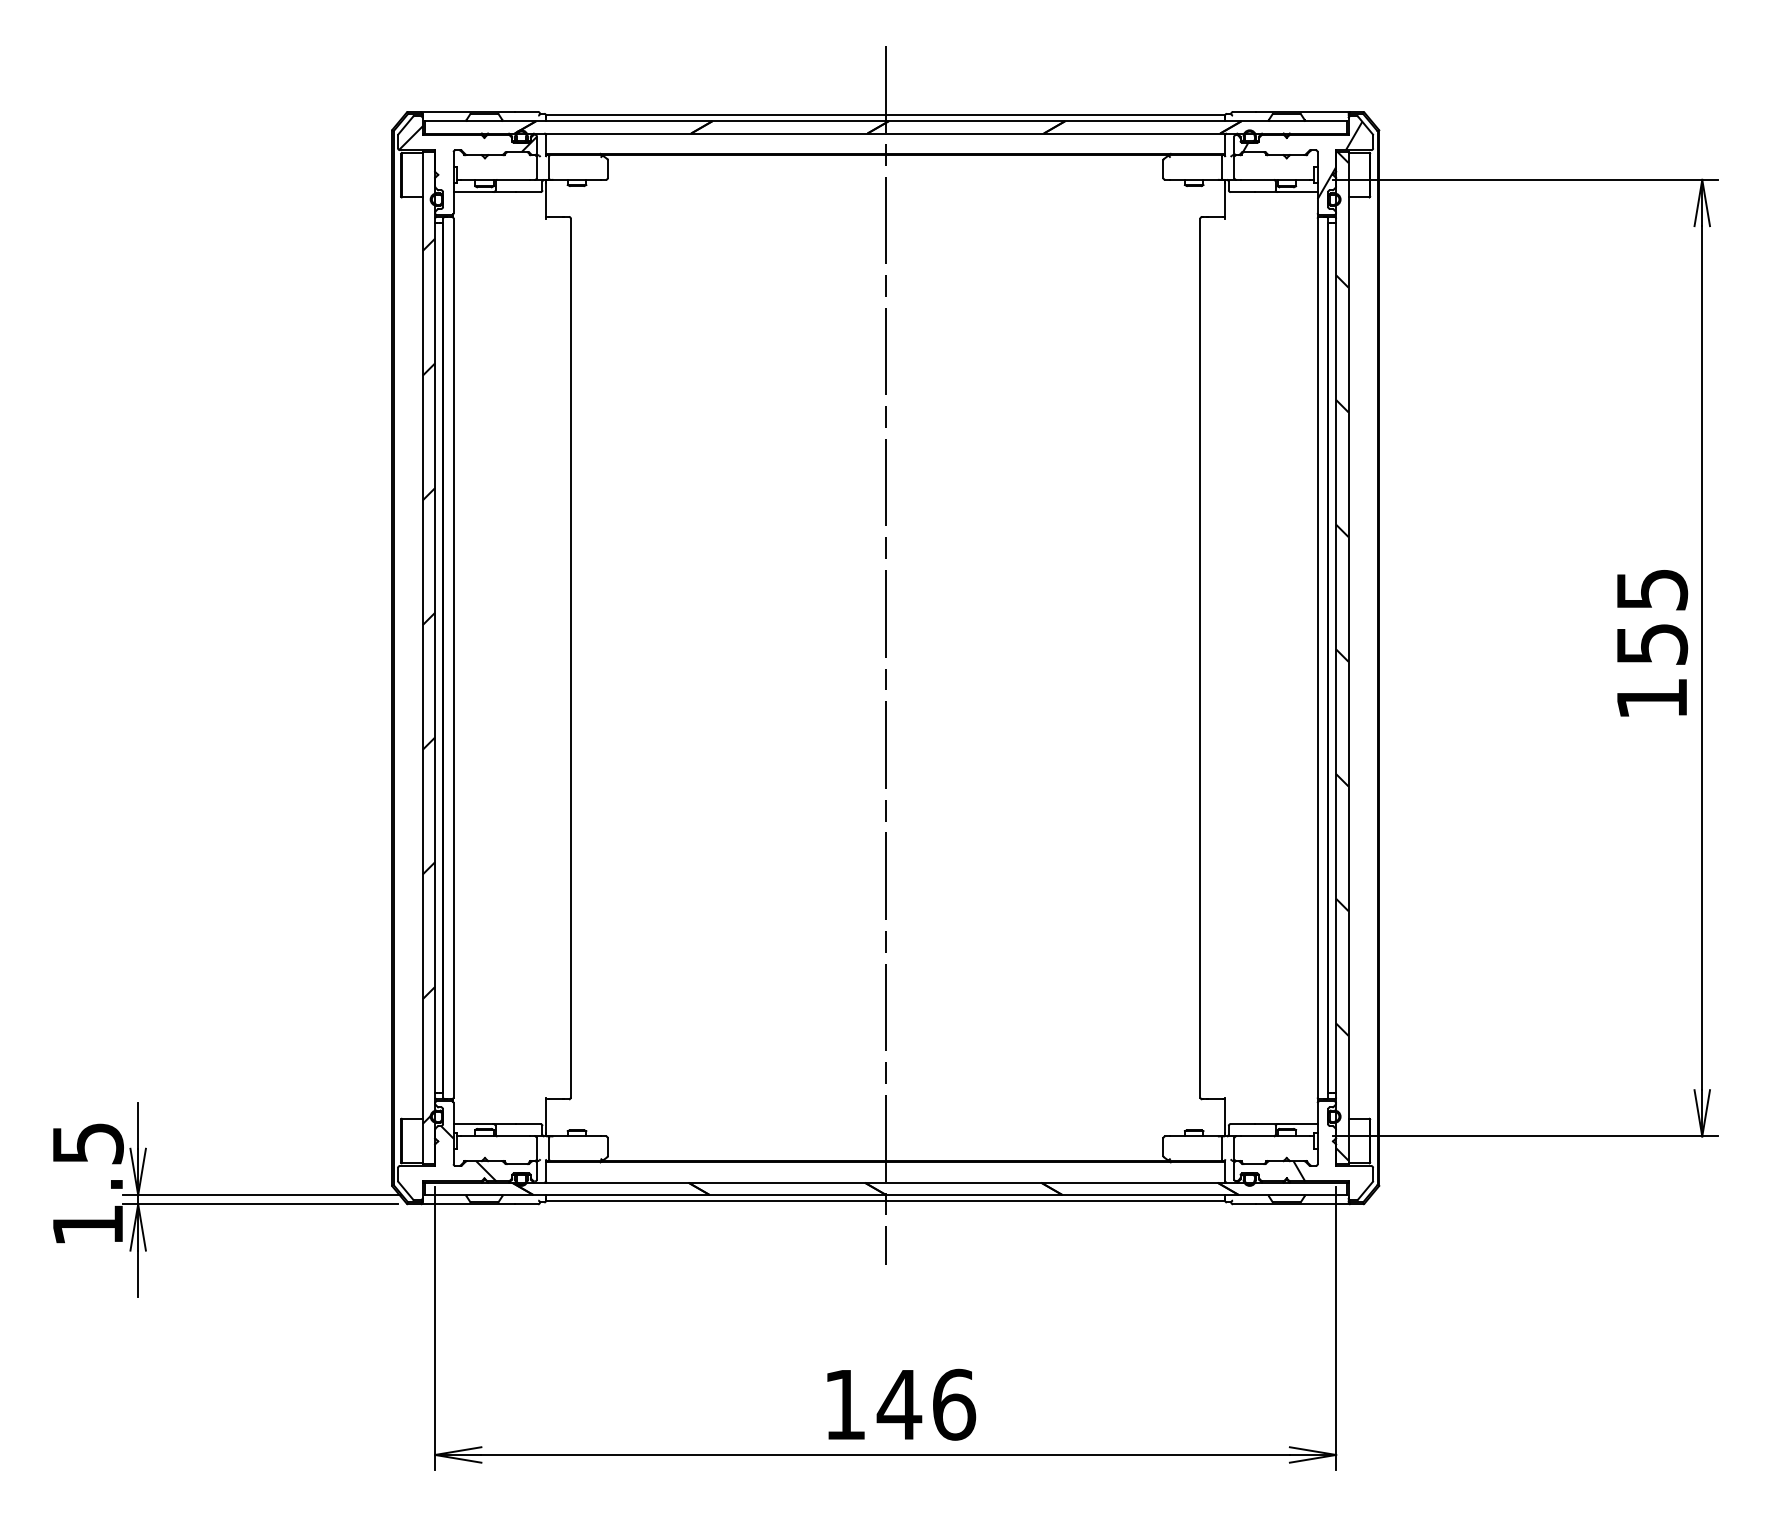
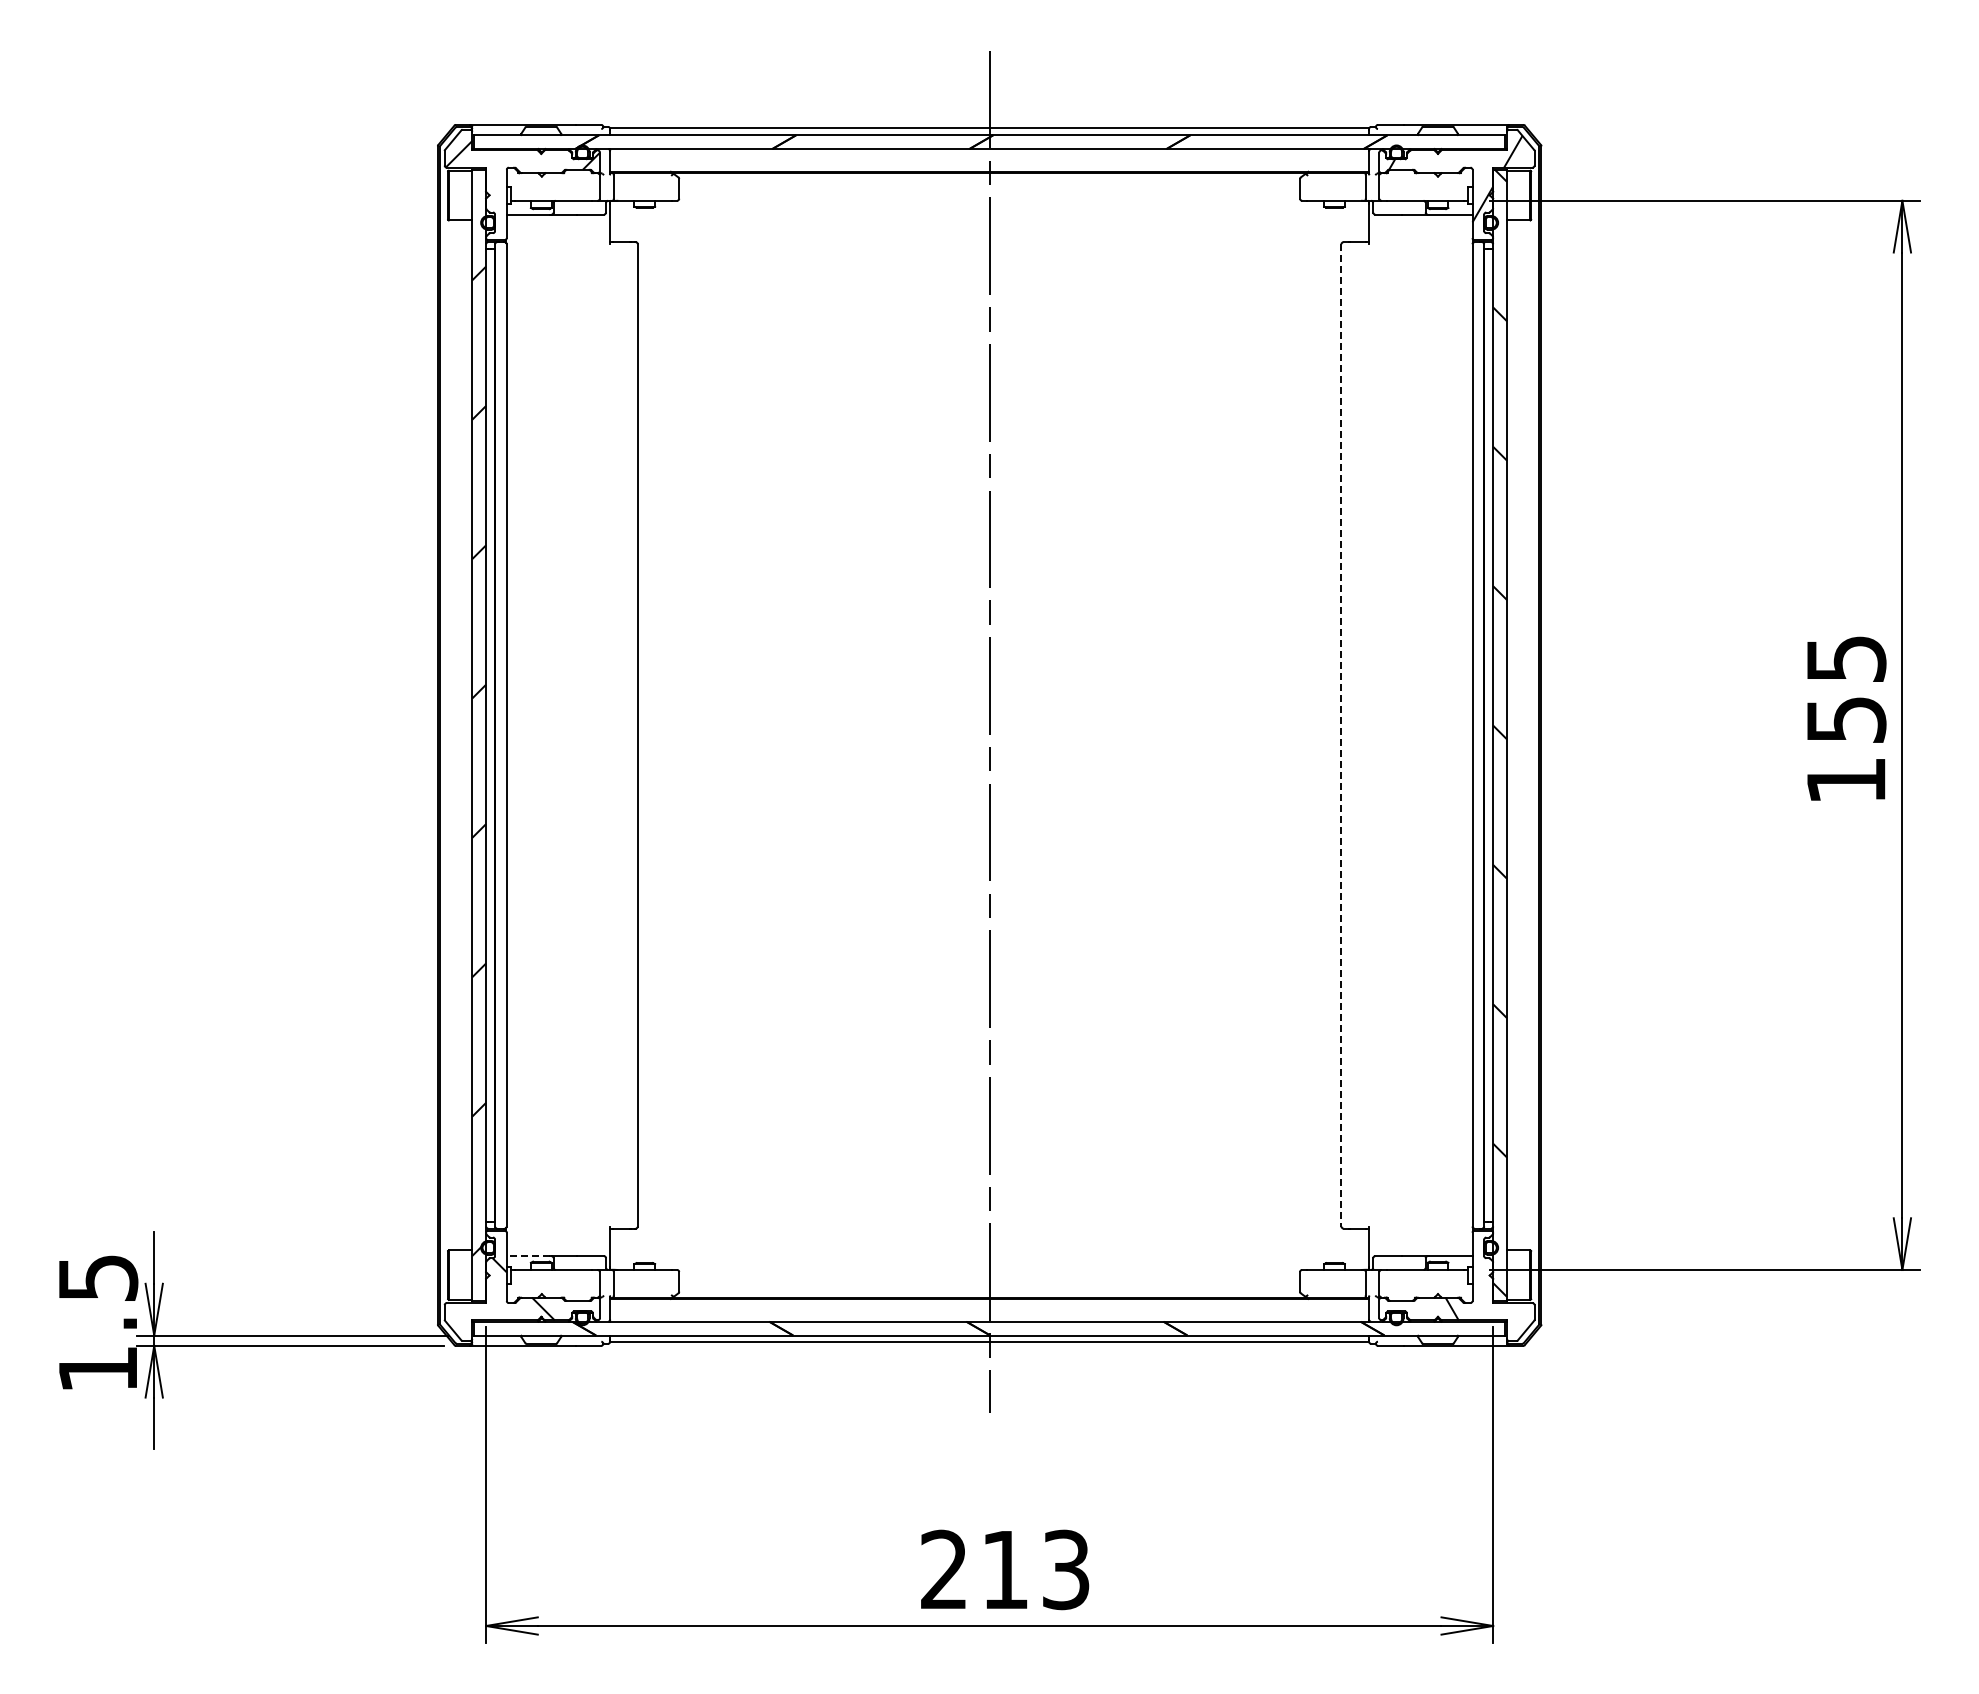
line: (1200, 658) -> (1341, 735), solid -> dashed
line: (473, 1124) -> (528, 1256), solid -> dashed
text: (899, 1404) -> (1005, 1569), 146 -> 213

